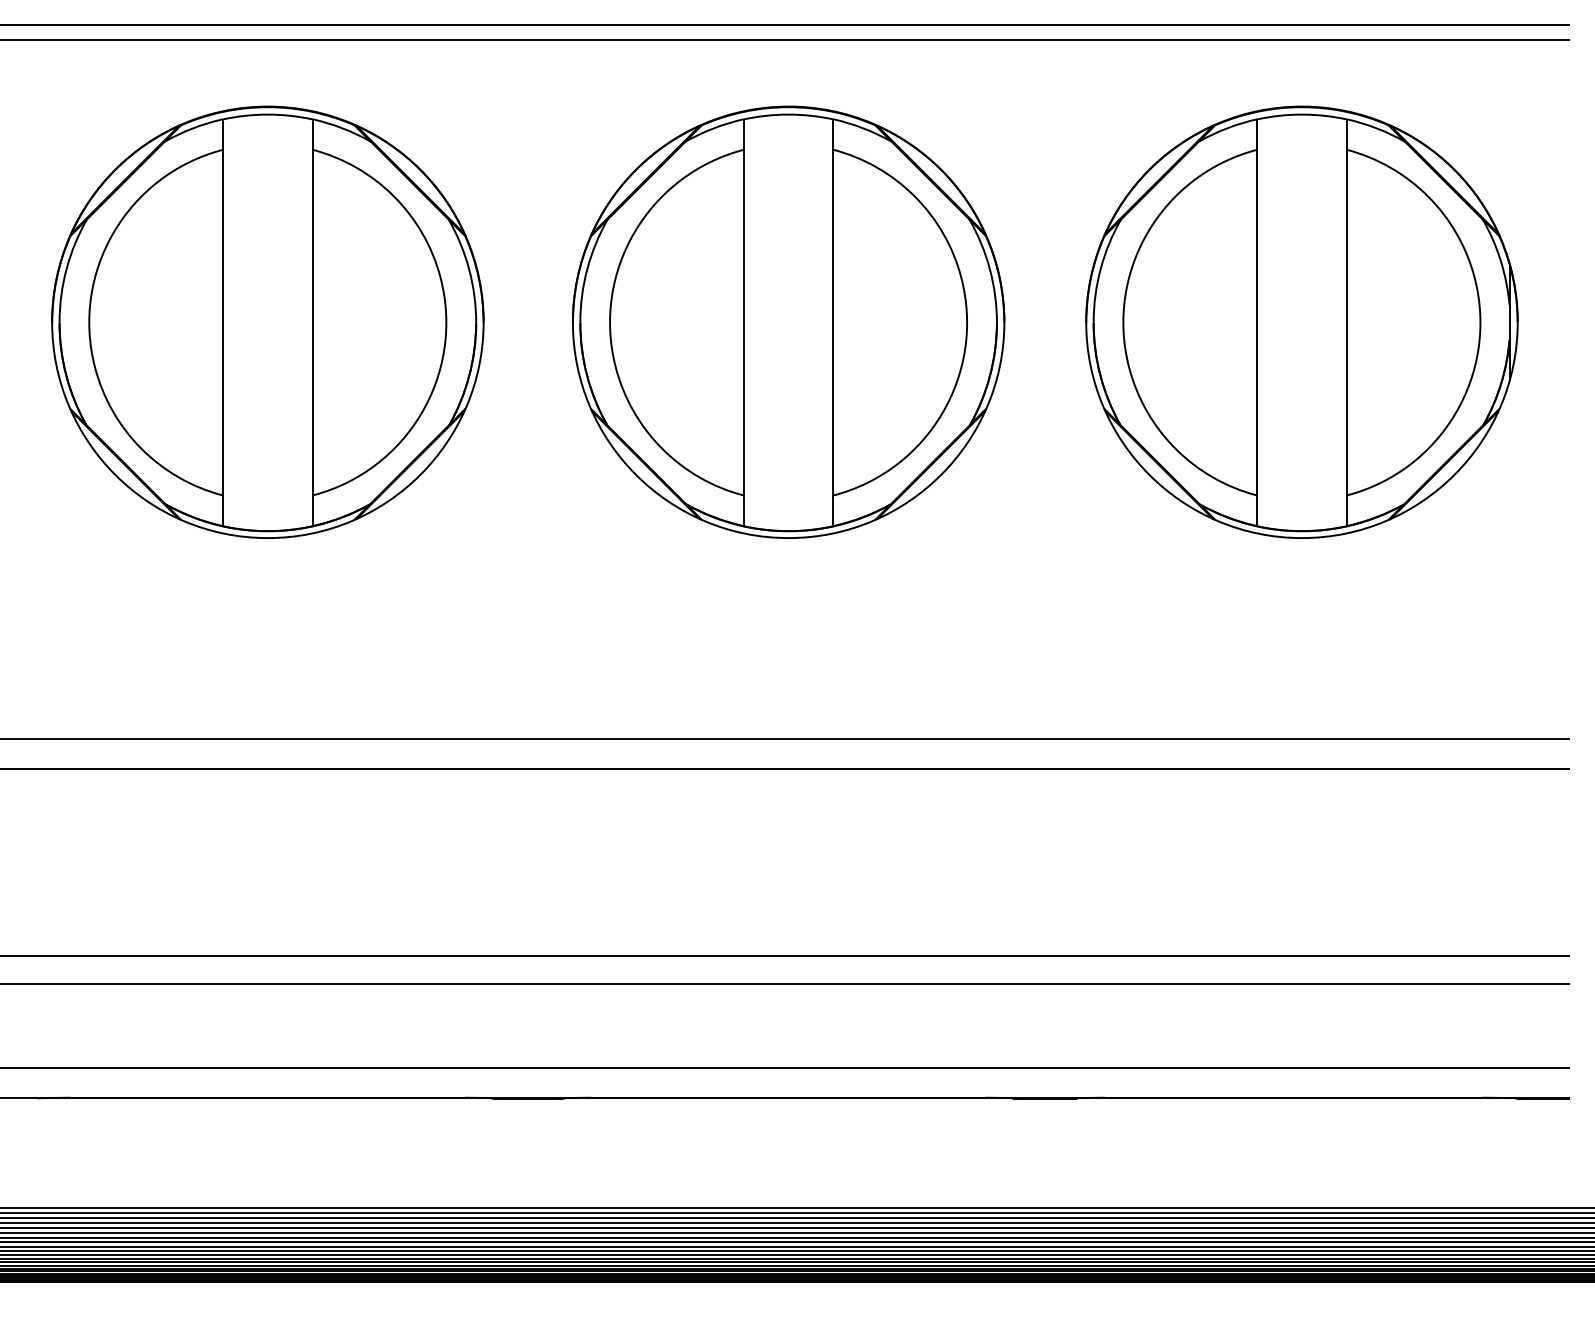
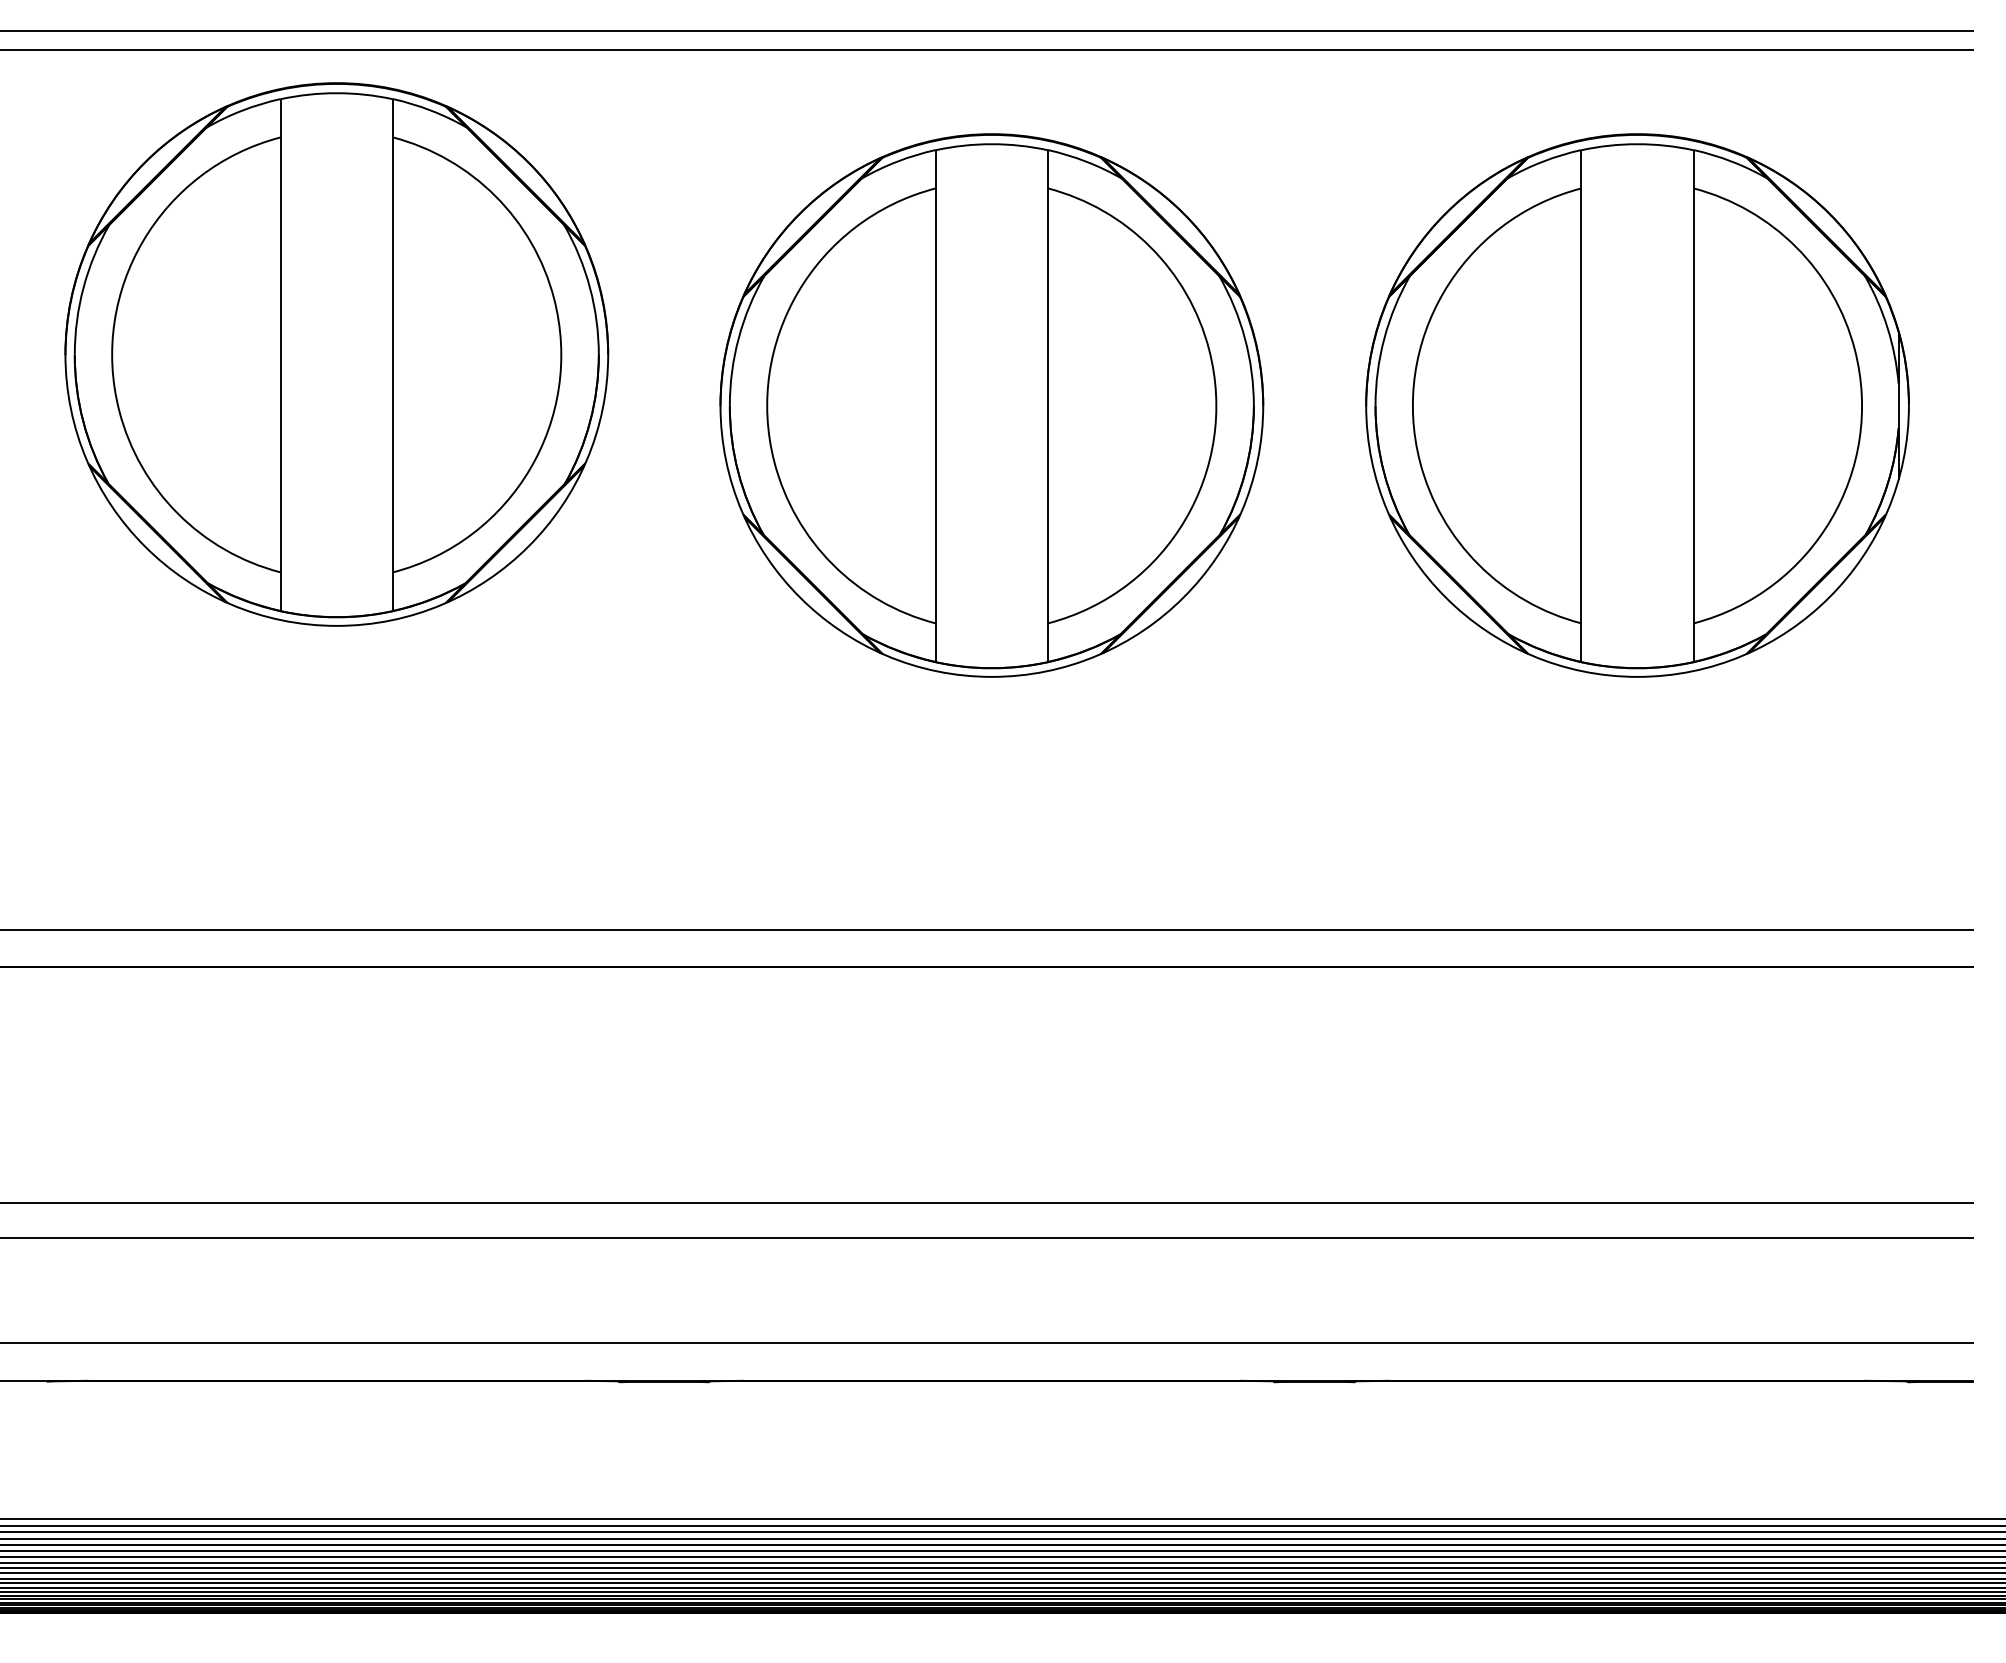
part: (267, 322) -> (336, 354), moved

